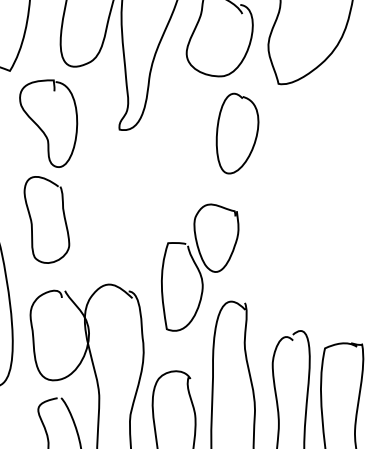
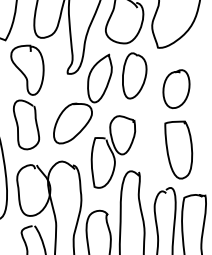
curve: (330, 161) -> (187, 91), added
part: (145, 173) -> (82, 98), added
curve: (297, 263) -> (168, 149), added

